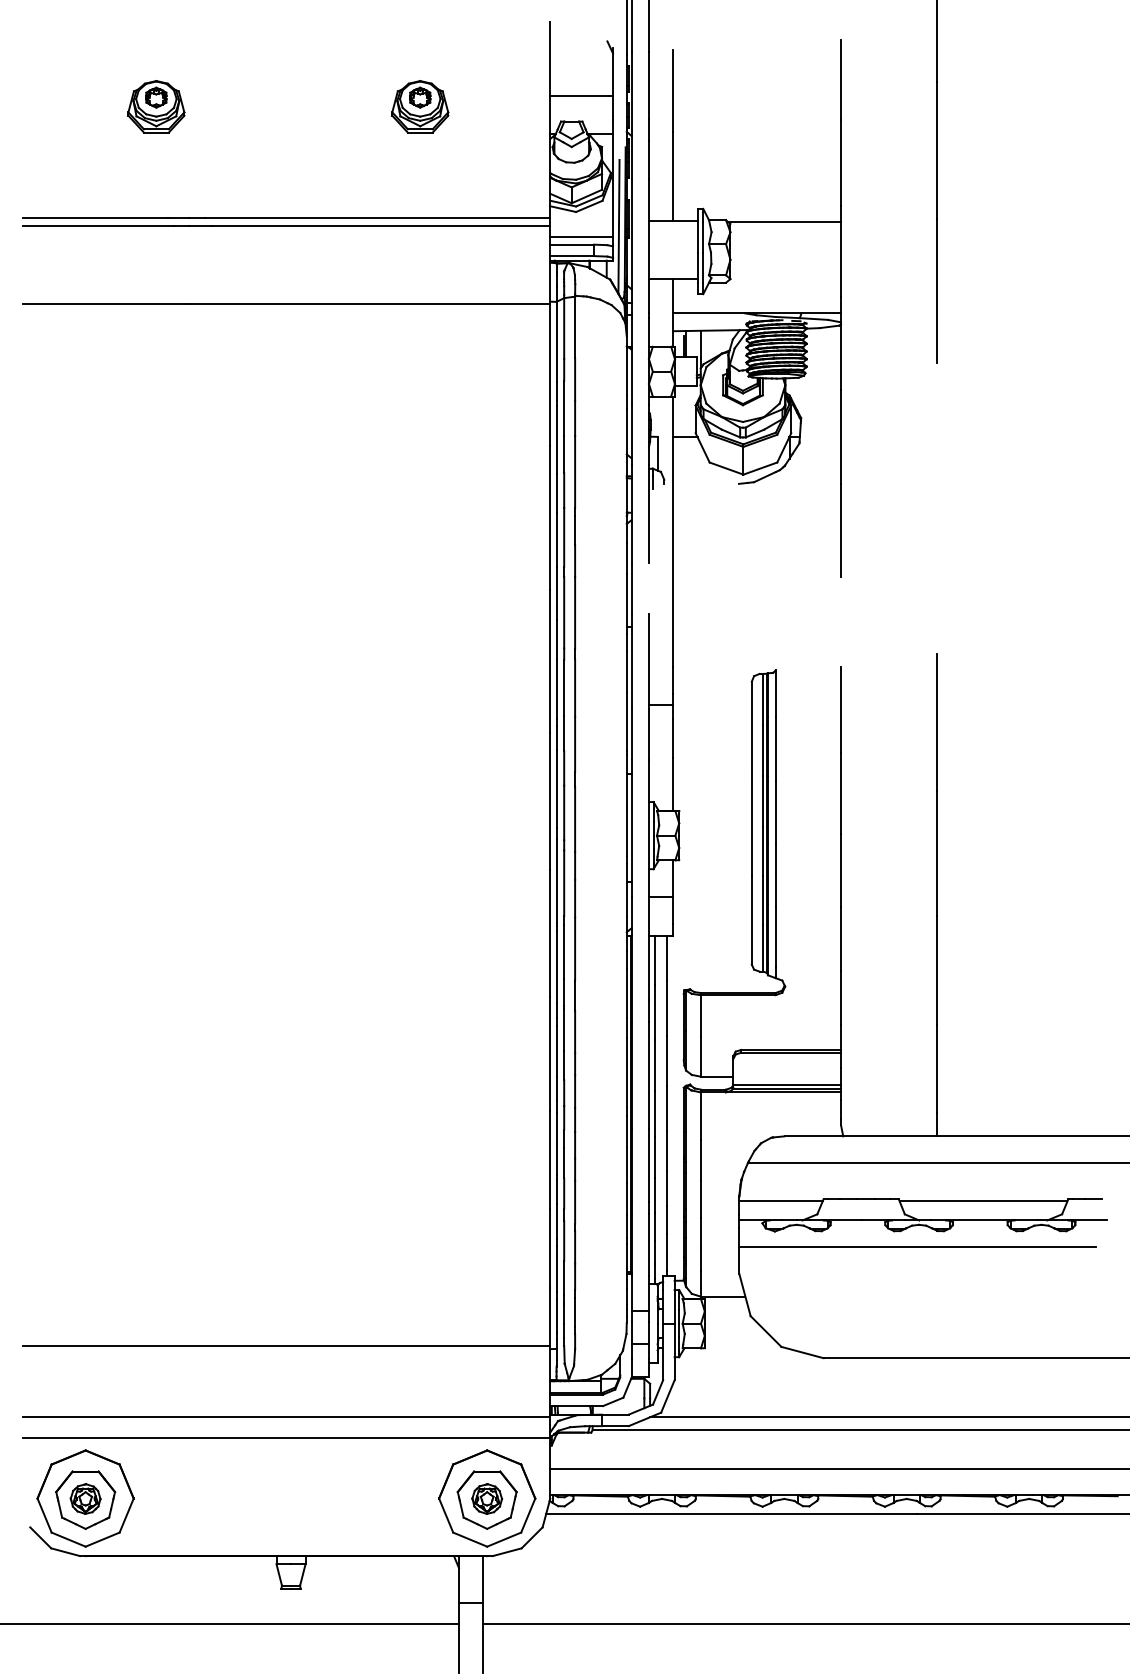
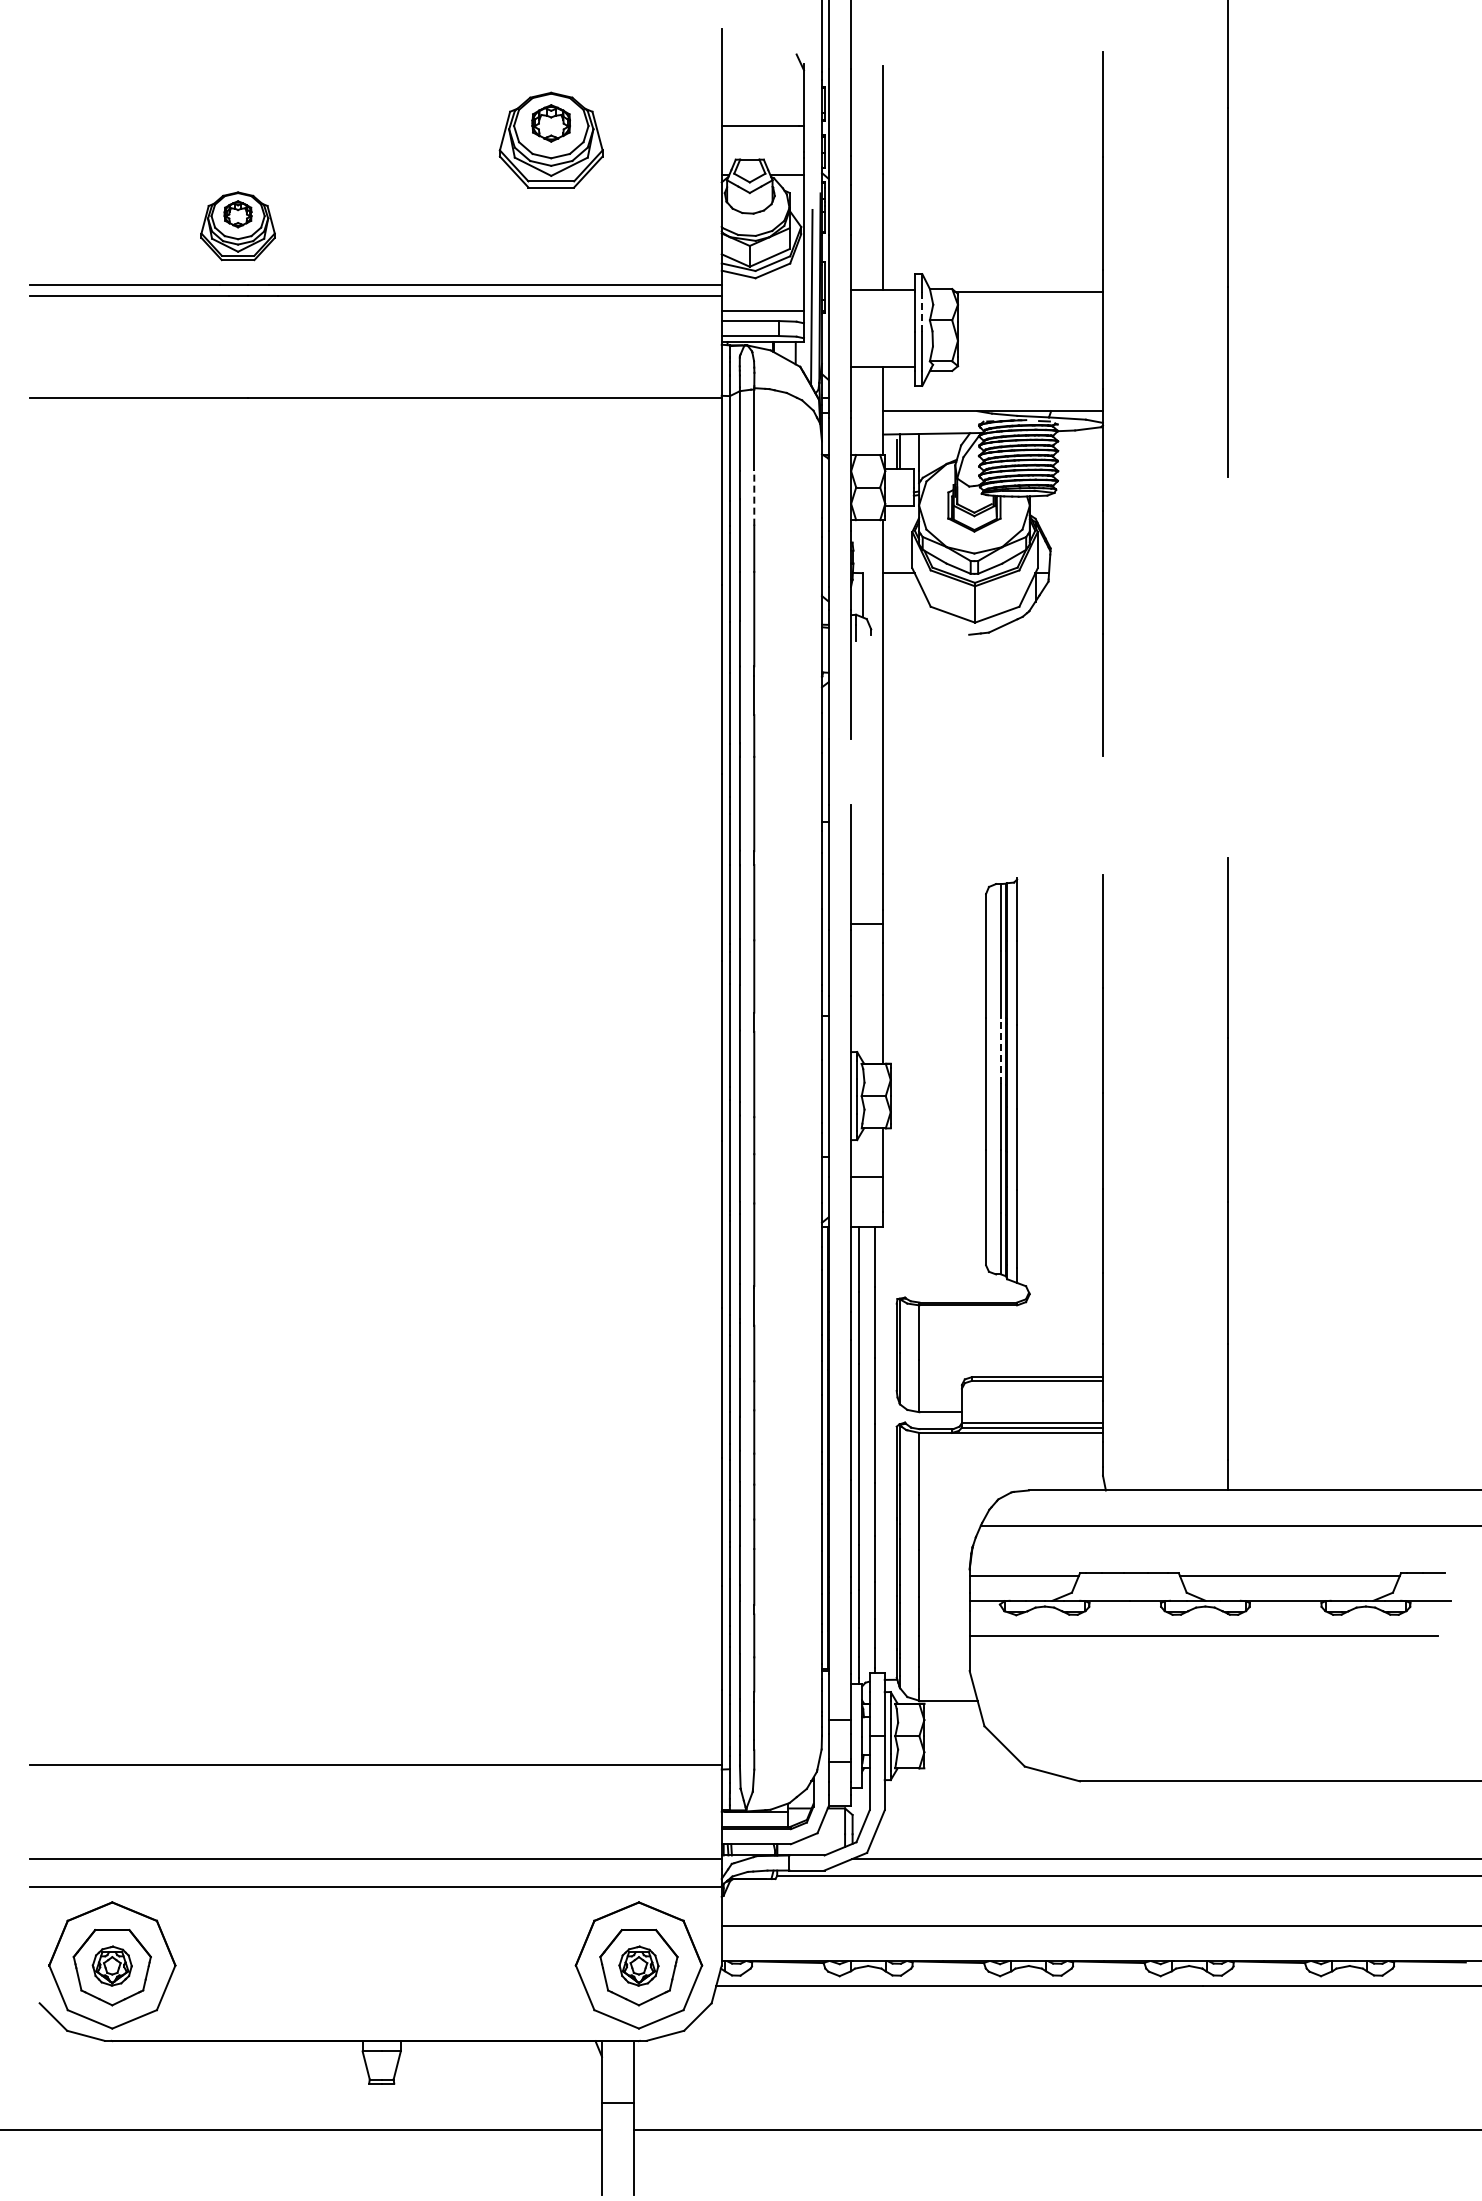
part: (155, 107) -> (237, 226), moved
part: (419, 107) -> (550, 140), size x1.4
line: (703, 237) -> (922, 311), solid -> dashed
line: (575, 379) -> (754, 497), solid -> dashed
line: (763, 800) -> (1001, 1050), solid -> dashed

